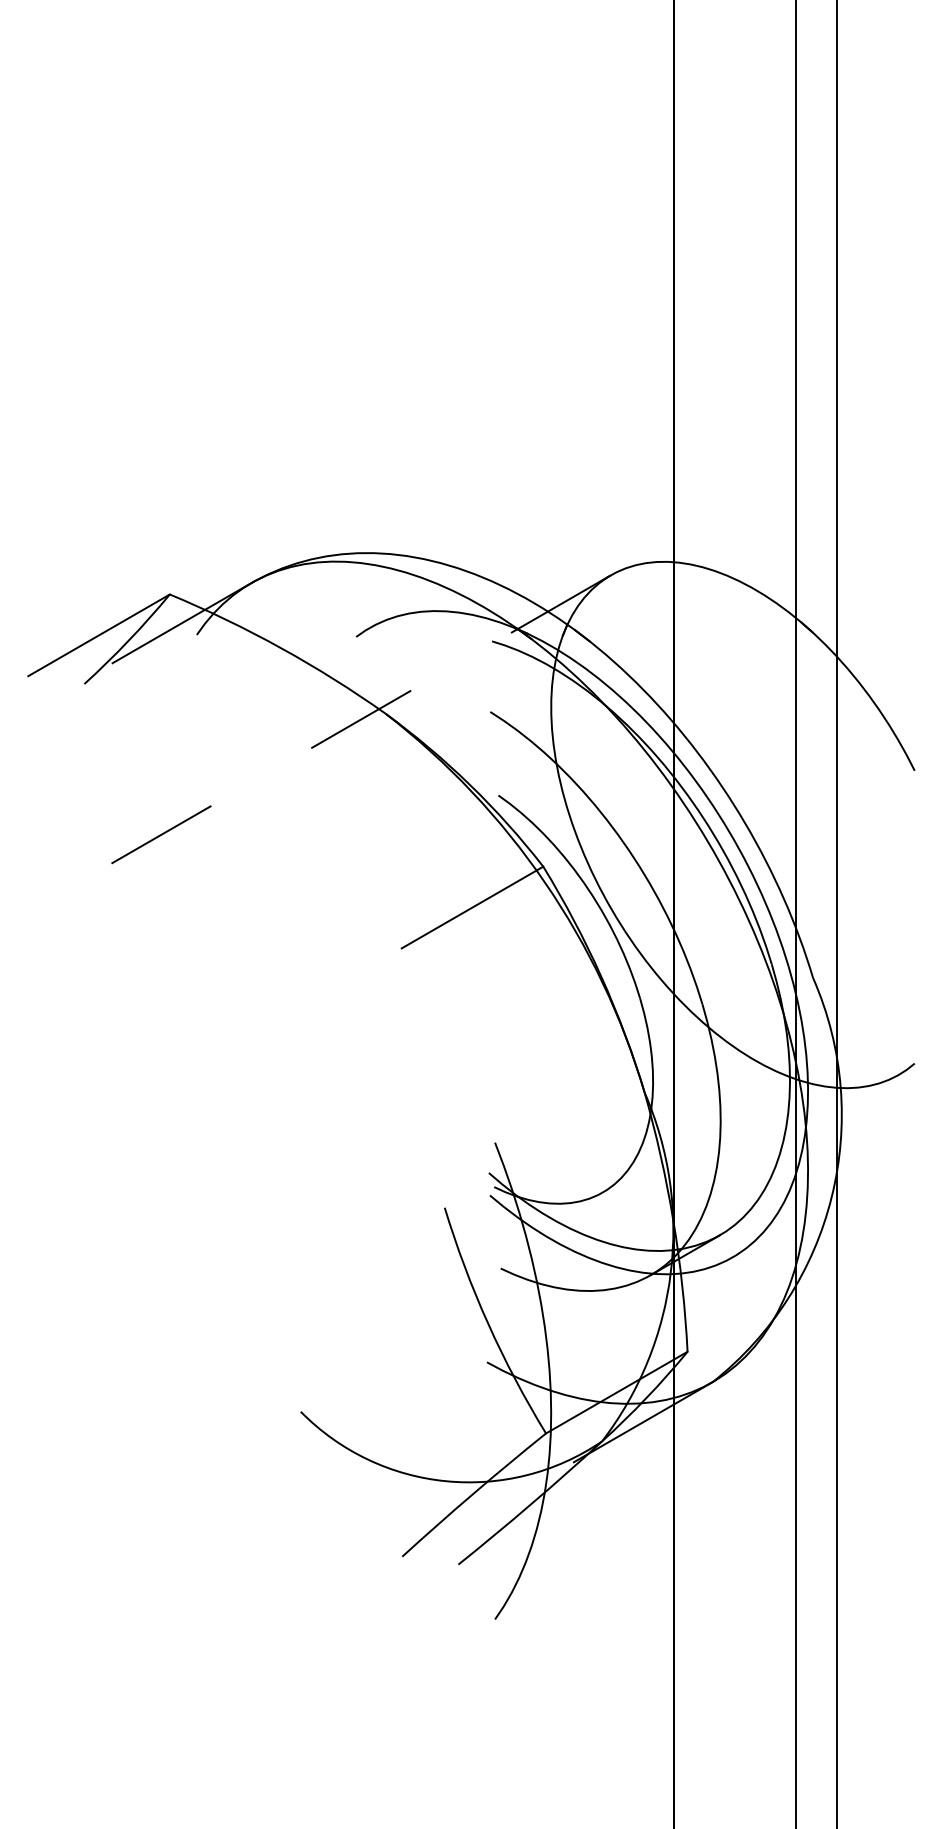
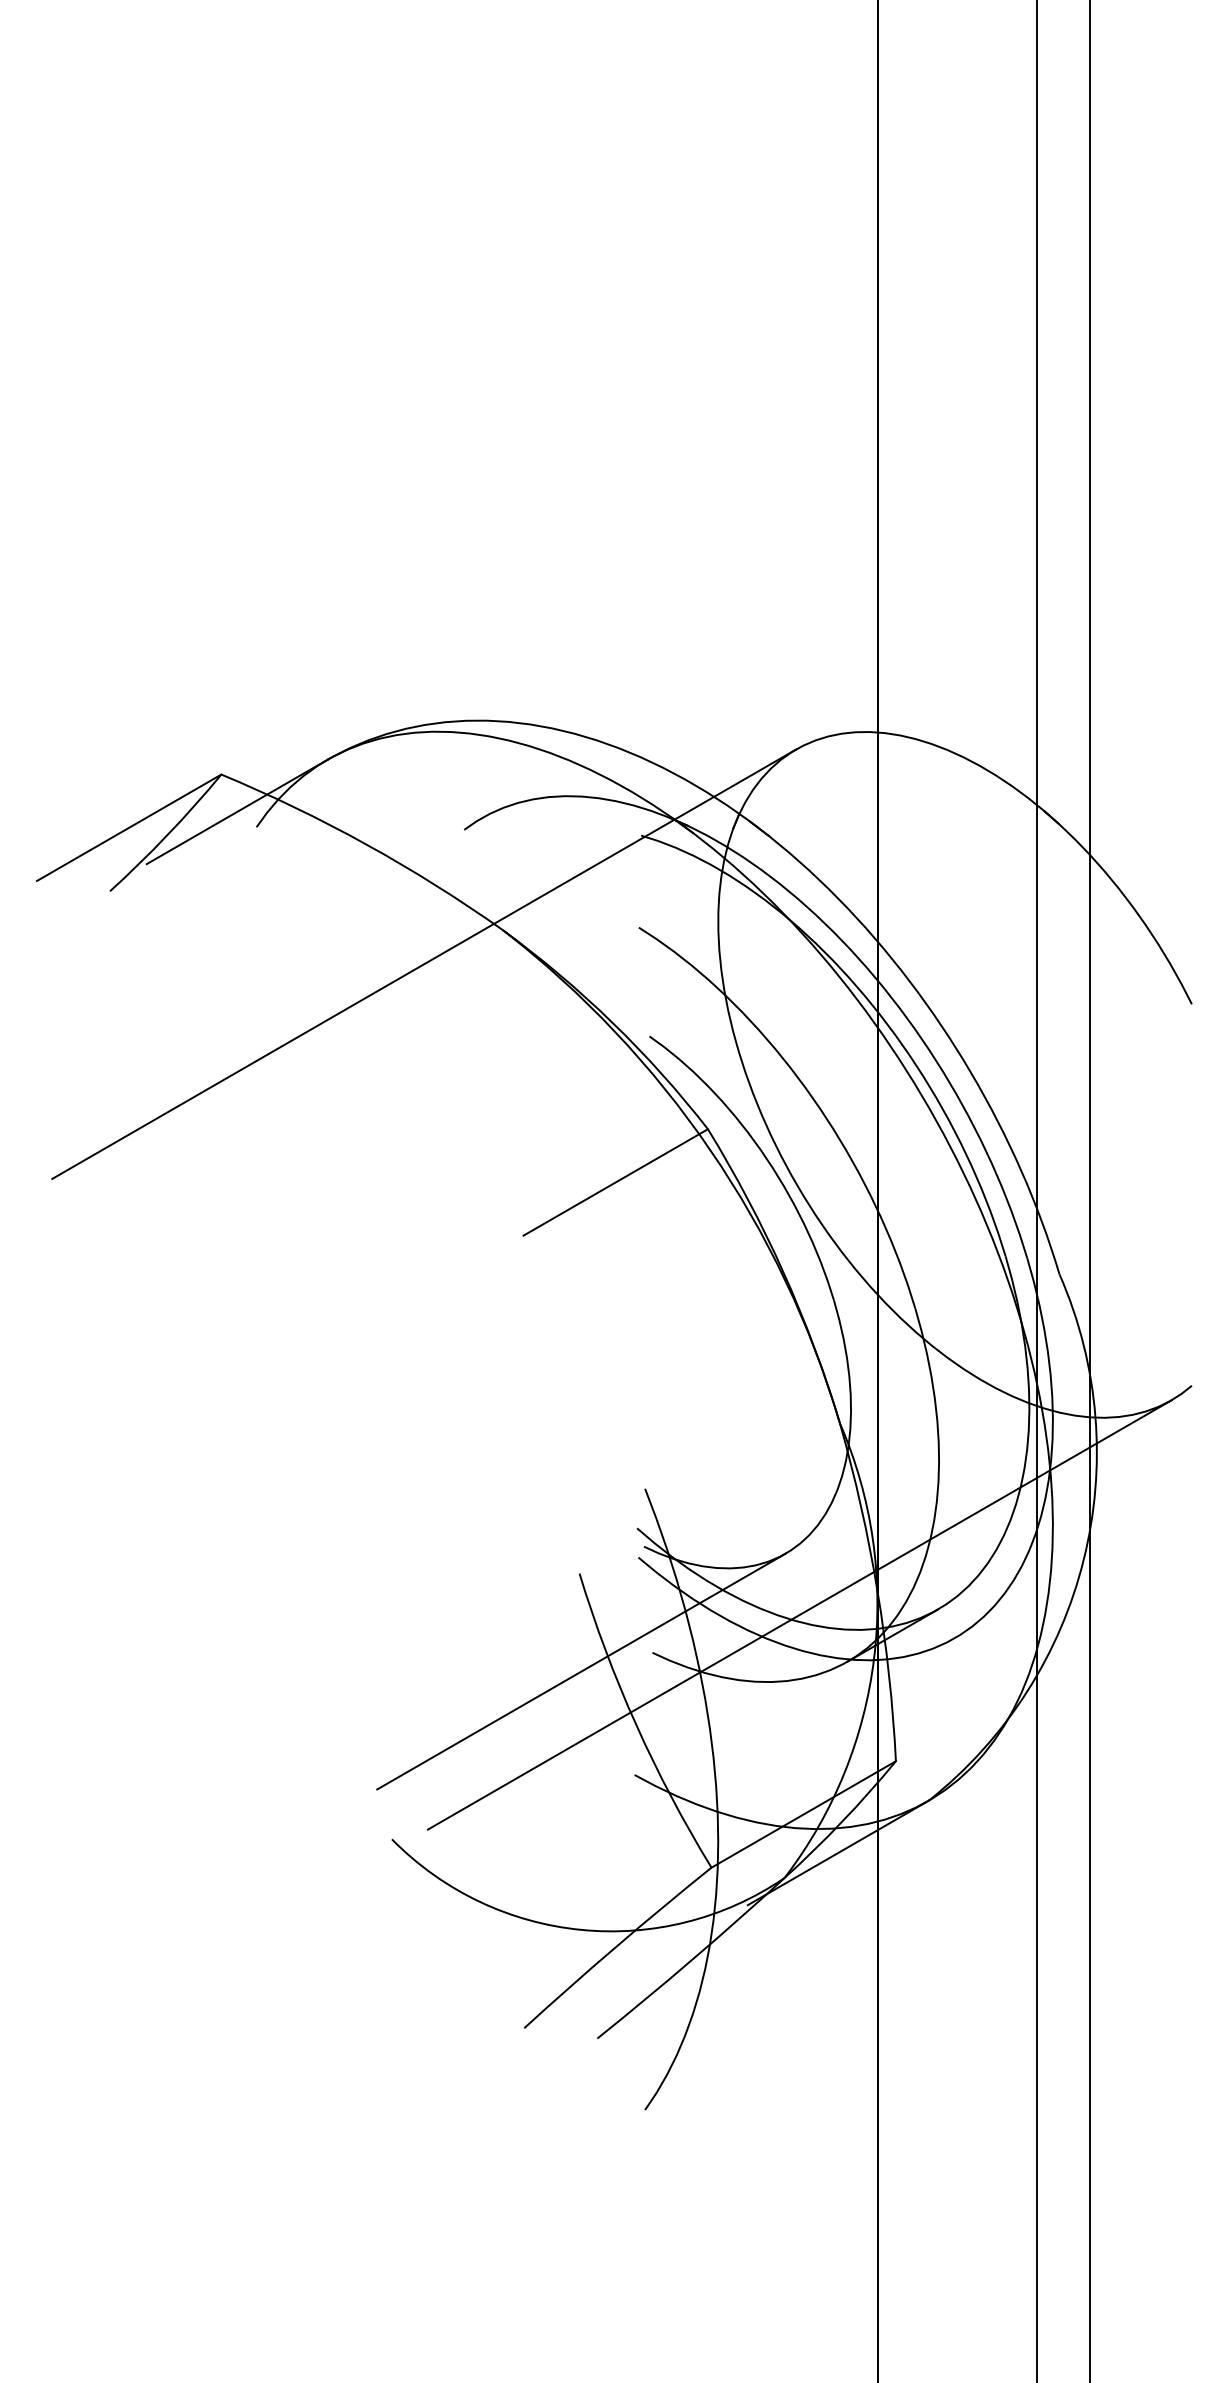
line: (325, 740) -> (424, 964), dashed -> solid
line: (613, 1239) -> (799, 1614), added
line: (445, 1282) -> (580, 1670), added

